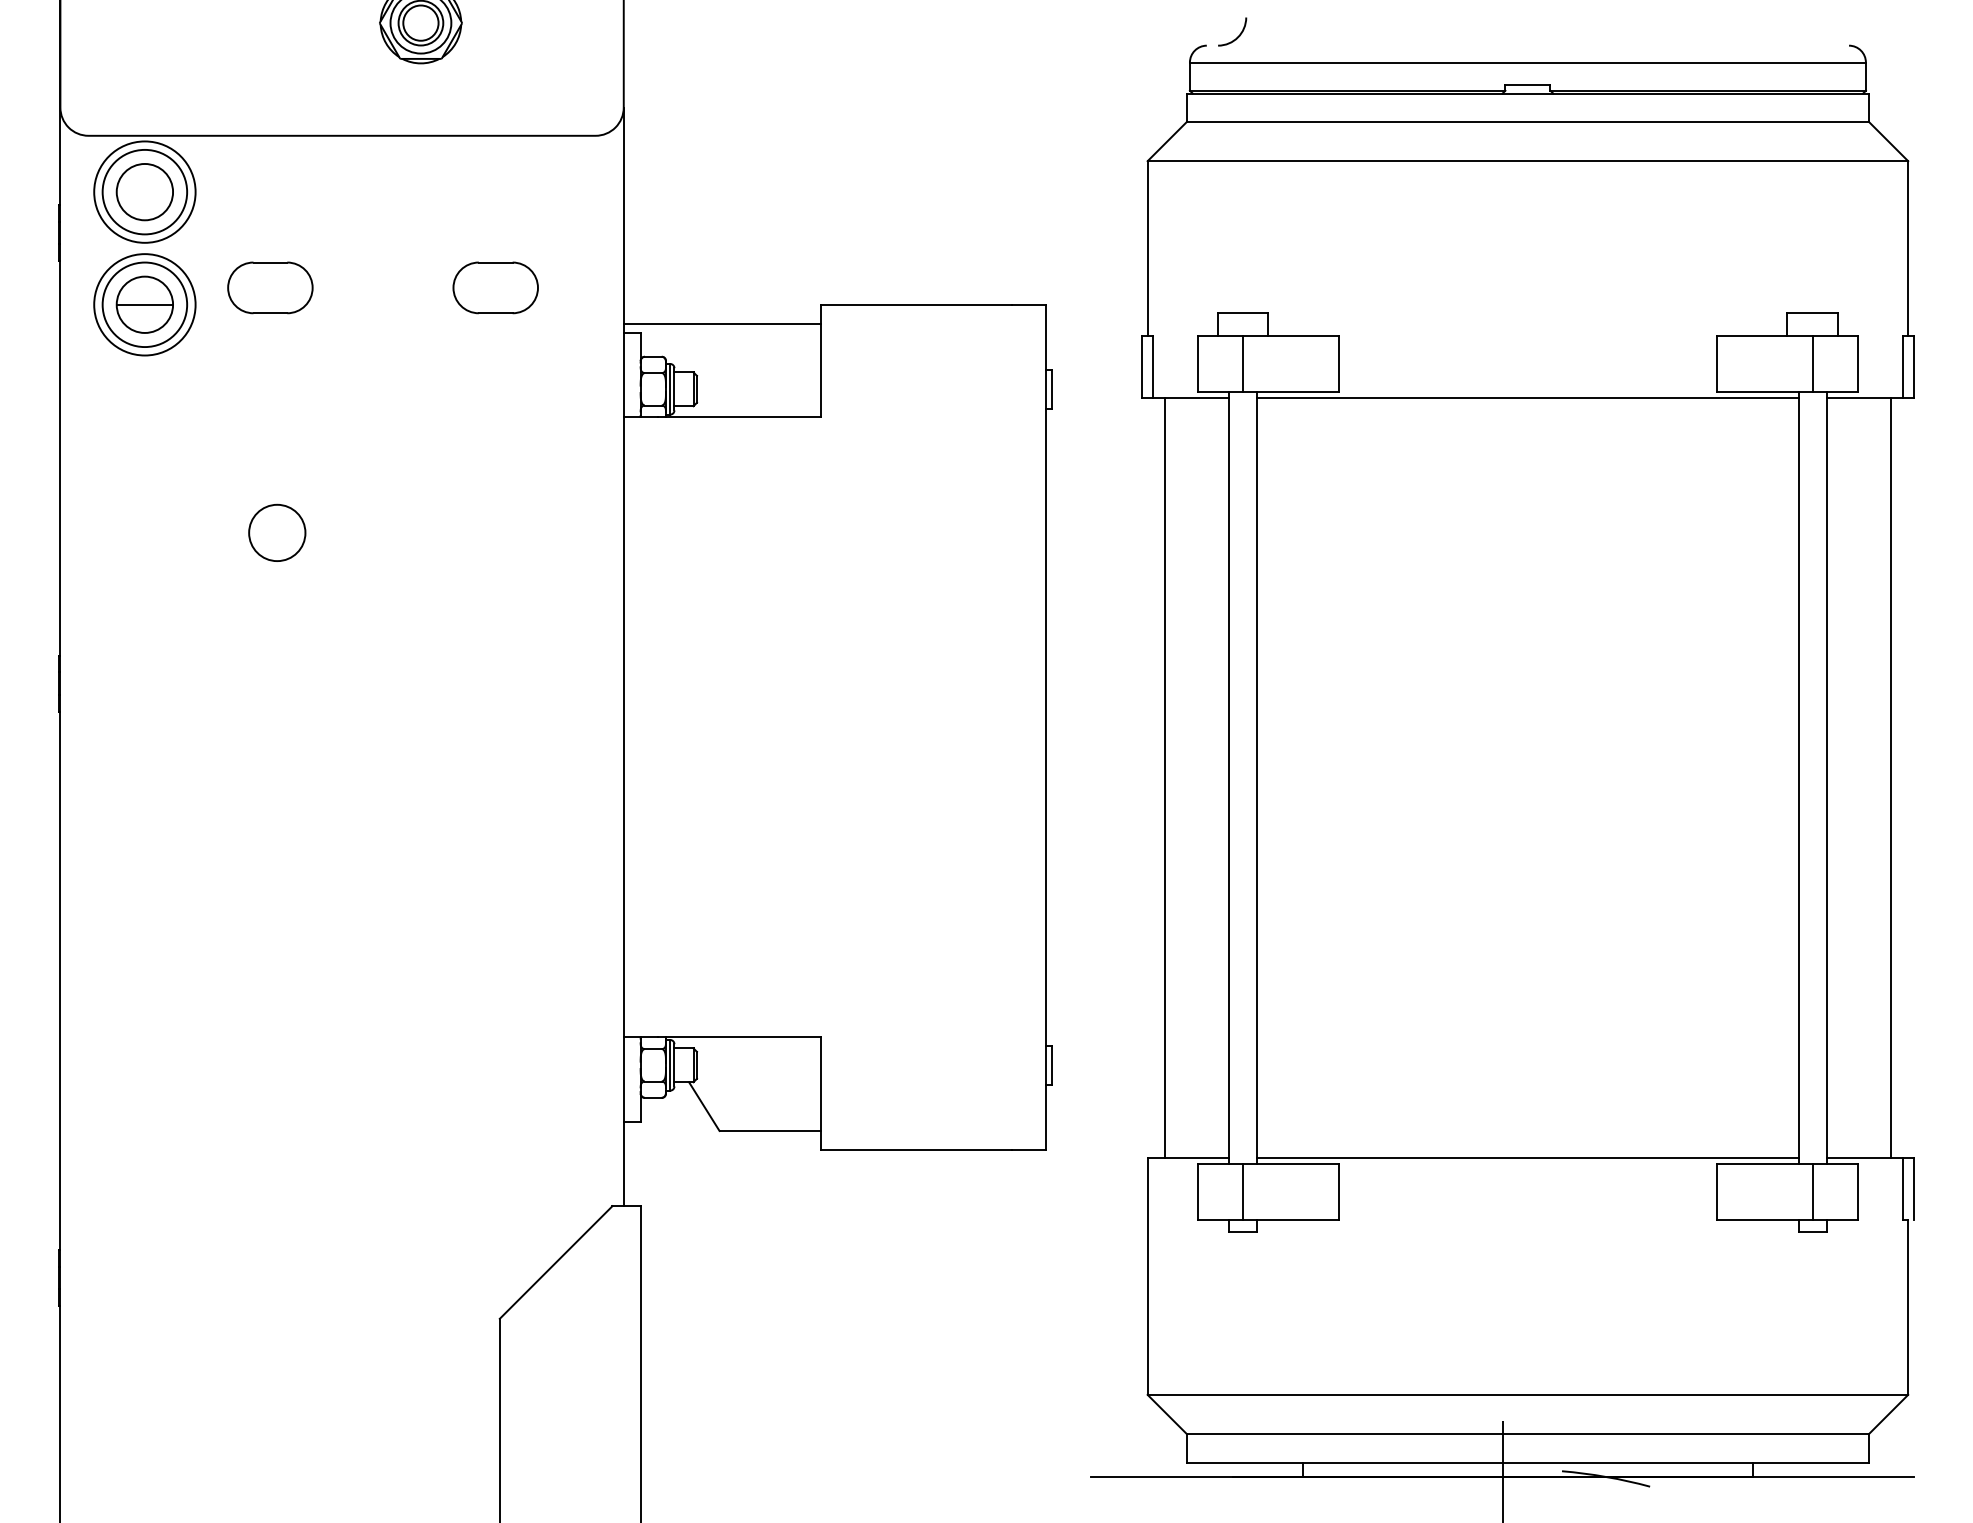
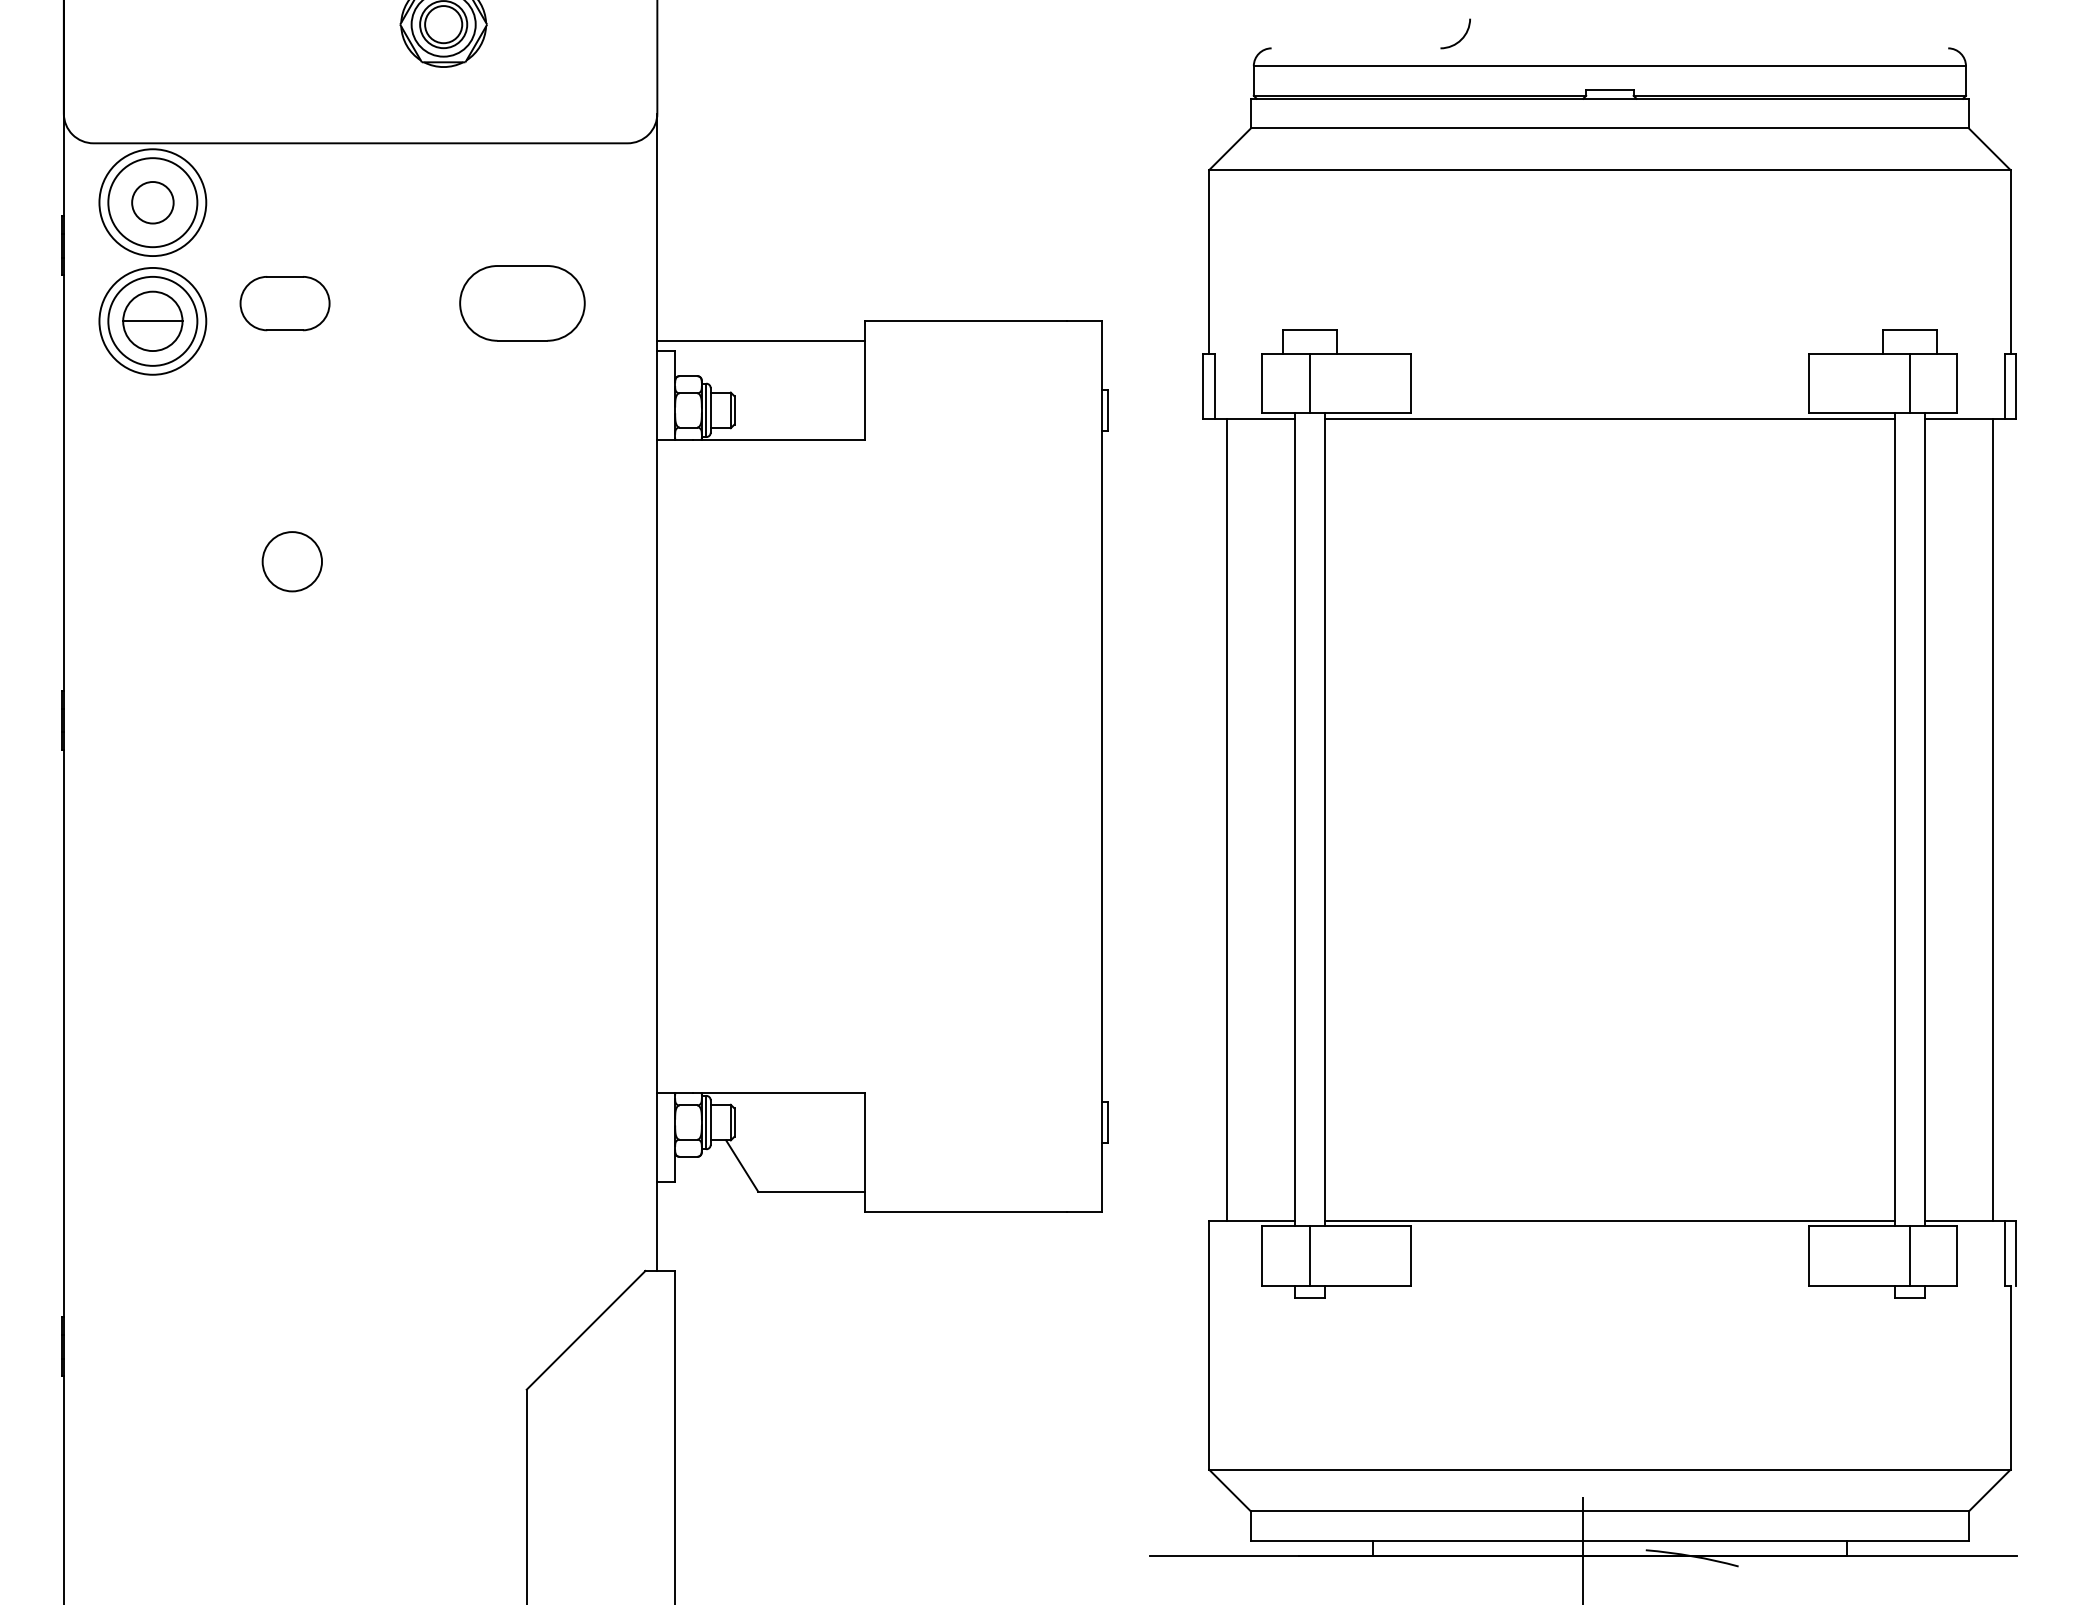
arc: (1238, 36) -> (1461, 38), moved
circle: (144, 191) -> (152, 202), size x0.7
part: (495, 287) -> (522, 303), size x1.4

